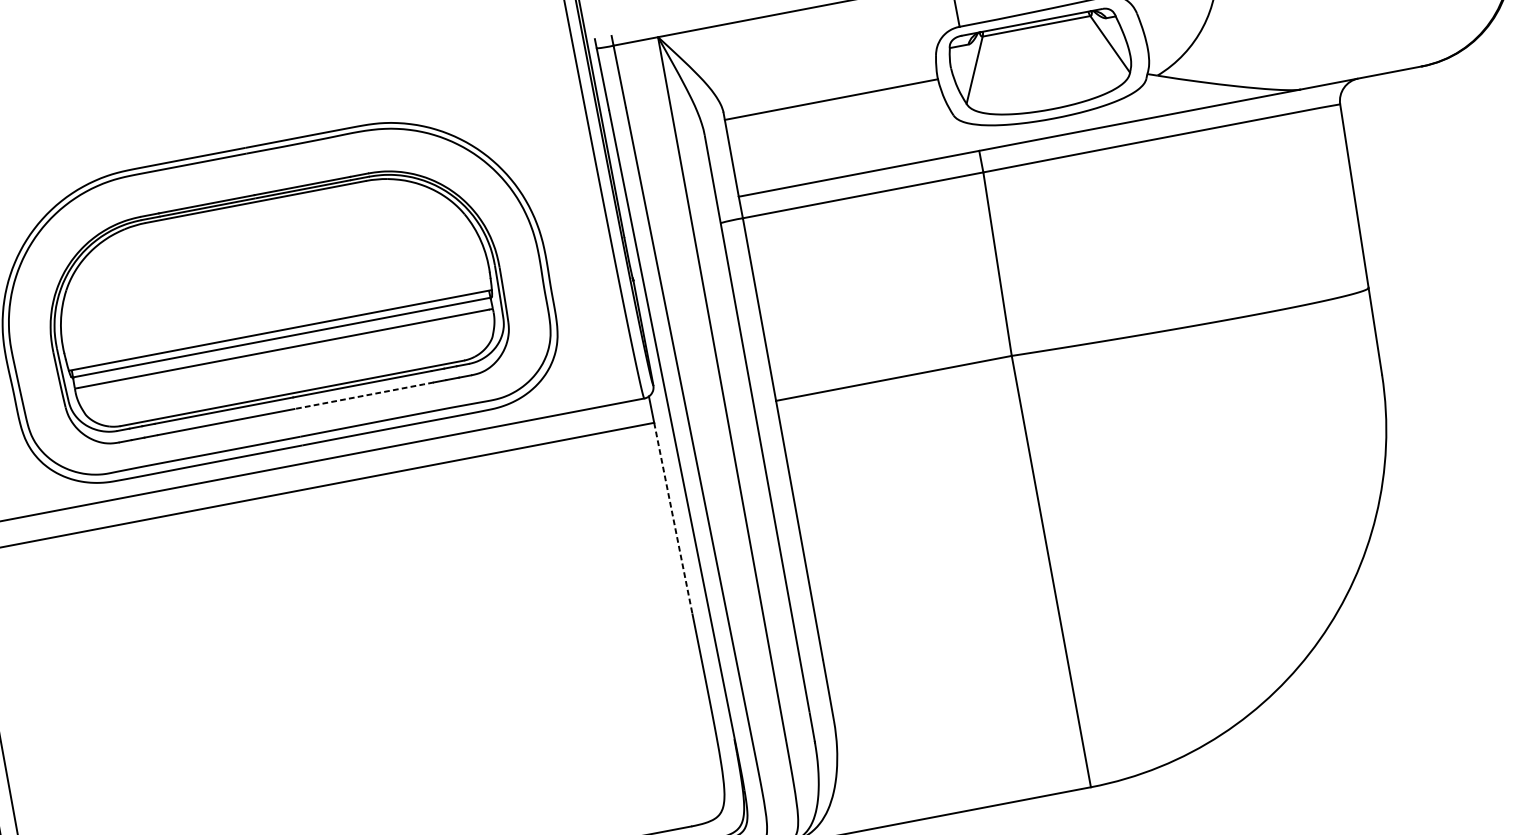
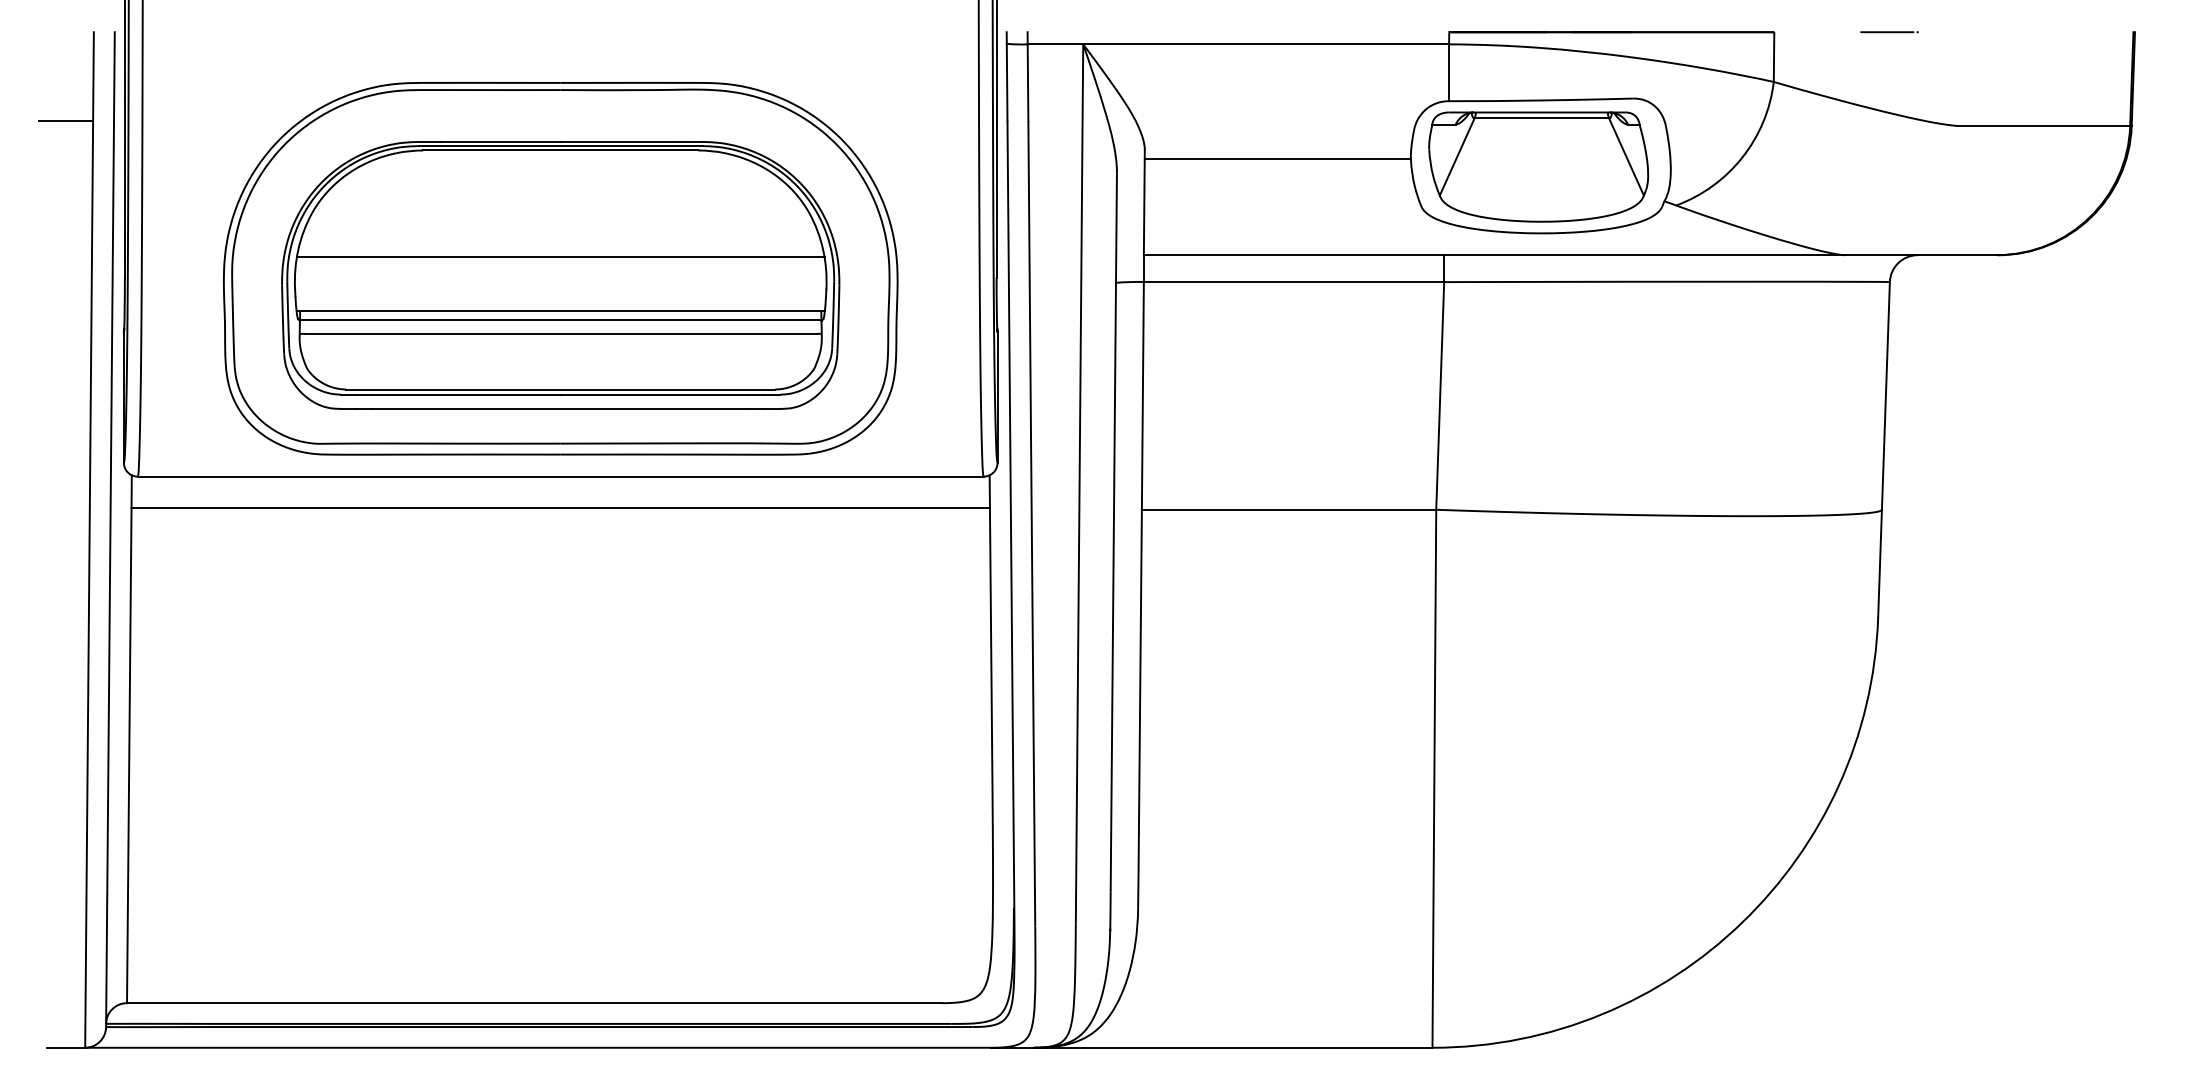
line: (272, 287) -> (560, 257), added
line: (364, 395) -> (647, 408), dashed -> solid
line: (673, 518) -> (991, 627), dashed -> solid

